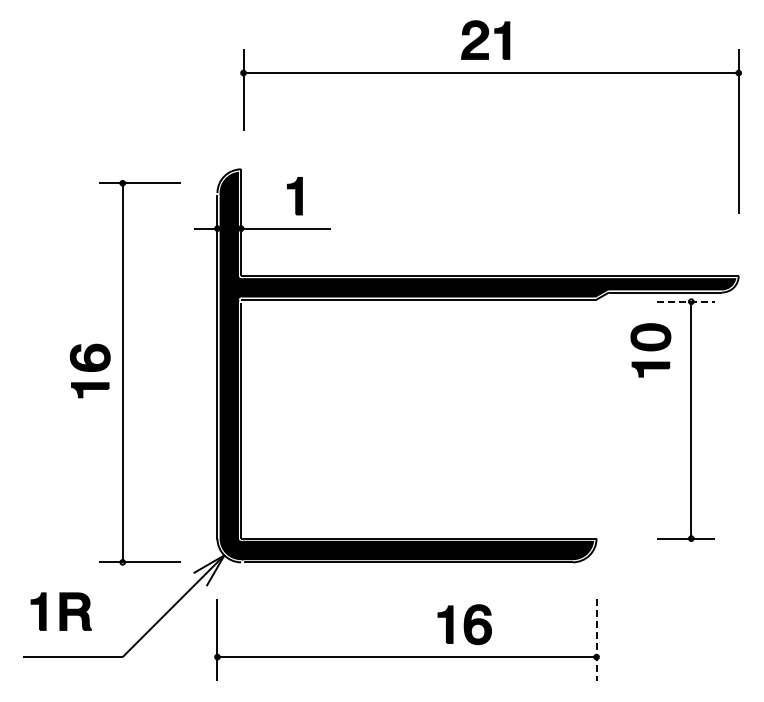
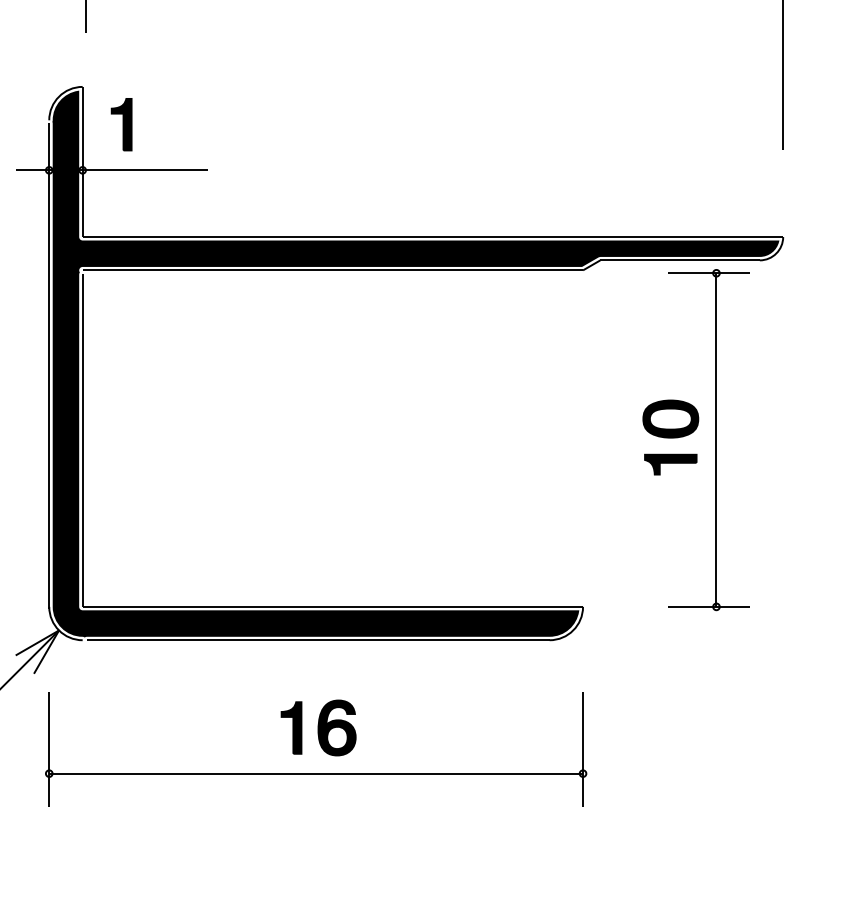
part: (294, 196) -> (121, 125), moved
line: (686, 301) -> (709, 272), dashed -> solid
part: (650, 350) -> (670, 437), moved
part: (464, 624) -> (318, 727), moved
line: (596, 639) -> (582, 748), dashed -> solid

